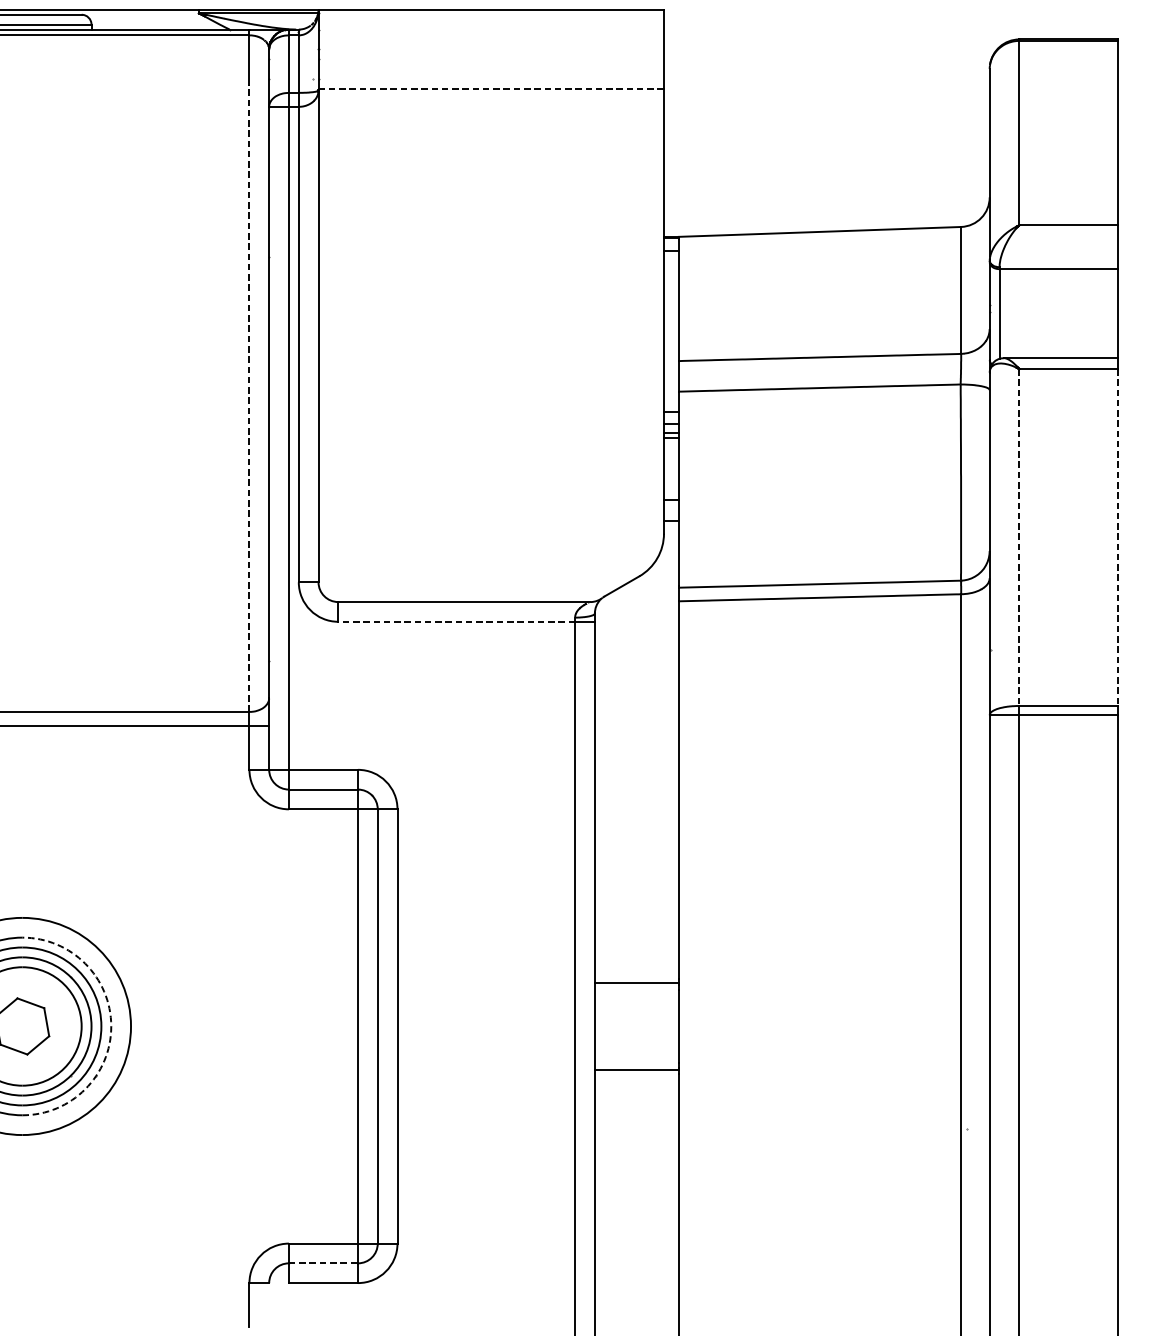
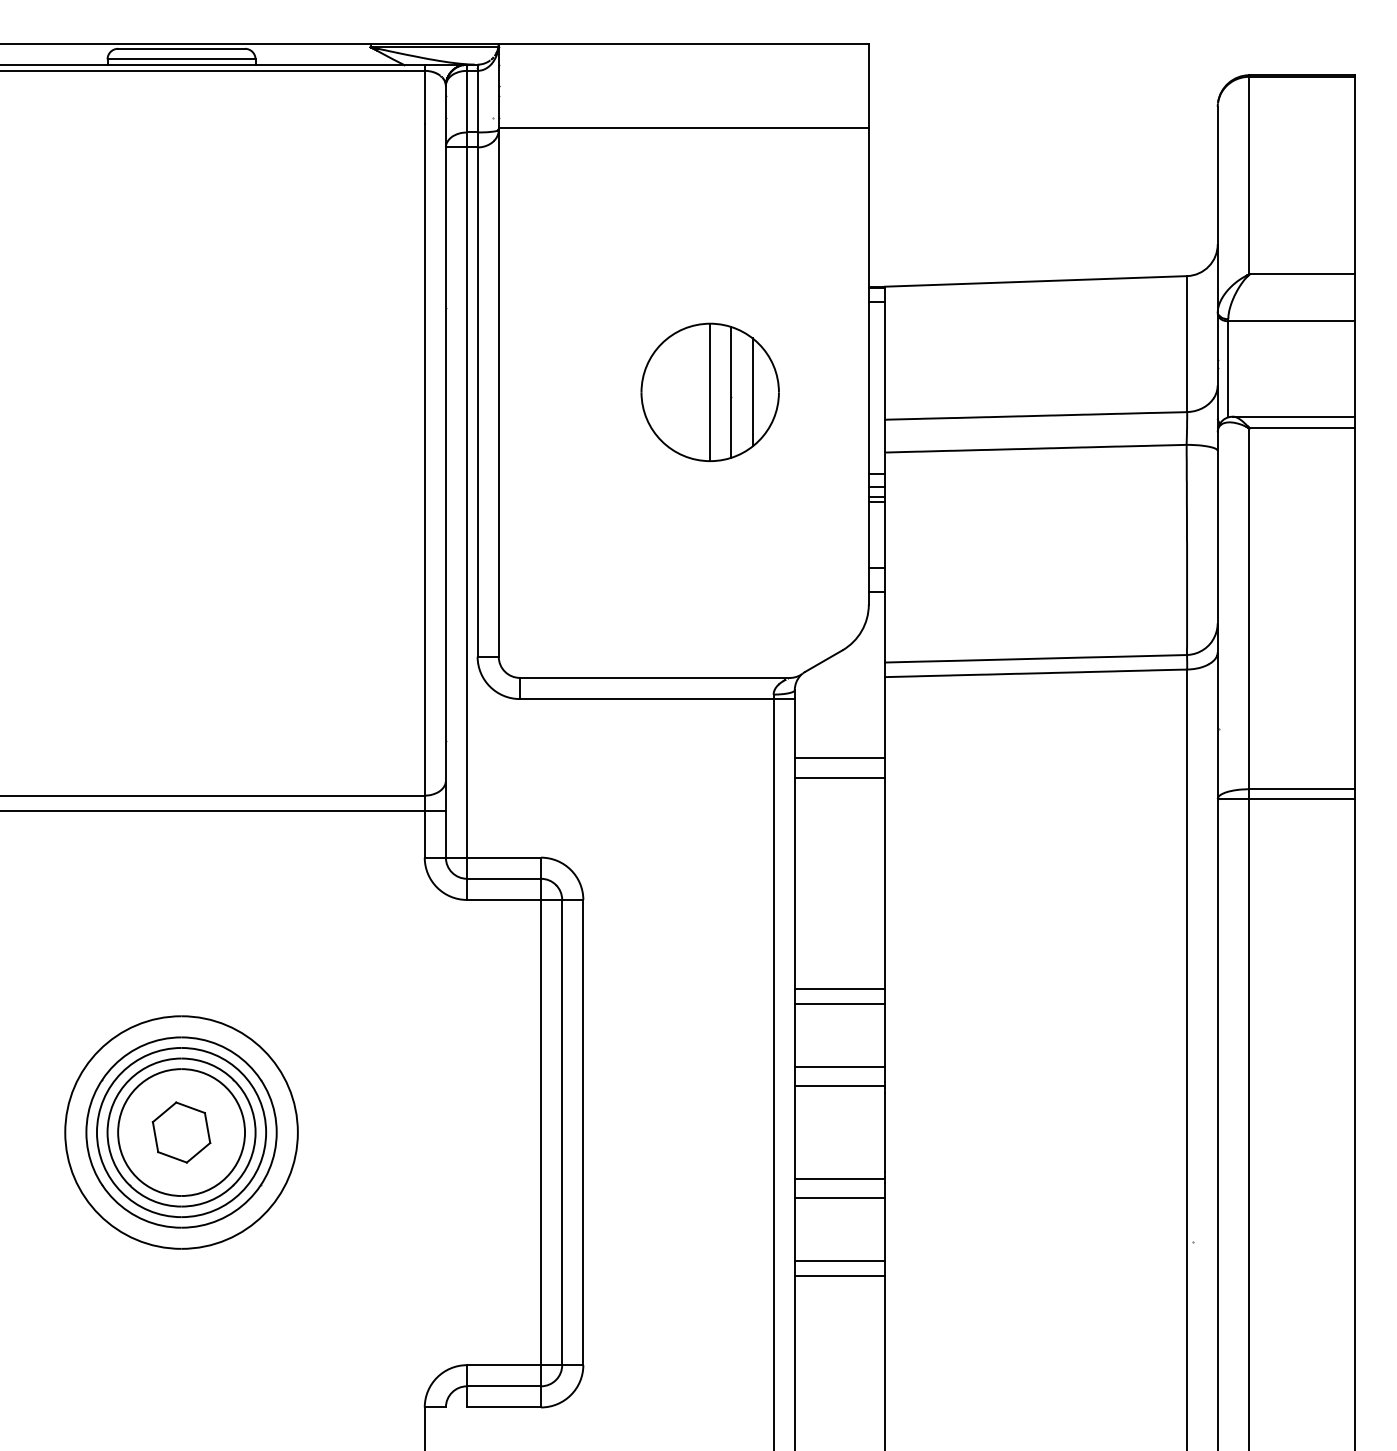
line: (490, 89) -> (683, 128), dashed -> solid
part: (515, 334) -> (709, 391), added
line: (249, 398) -> (424, 459), dashed -> solid
line: (1019, 538) -> (1249, 609), dashed -> solid
line: (1118, 538) -> (1355, 609), dashed -> solid
line: (456, 622) -> (646, 699), dashed -> solid
line: (636, 676) -> (839, 757), added
line: (636, 695) -> (839, 777), added
line: (636, 892) -> (839, 989), added
line: (636, 906) -> (839, 1004), added
line: (636, 965) -> (839, 1067), added
arc: (111, 1026) -> (276, 1132), dashed -> solid
line: (636, 1088) -> (839, 1198), added
line: (636, 1145) -> (839, 1260), added
line: (636, 1160) -> (839, 1276), added
line: (323, 1263) -> (504, 1386), dashed -> solid

